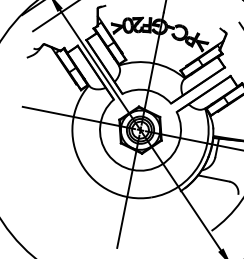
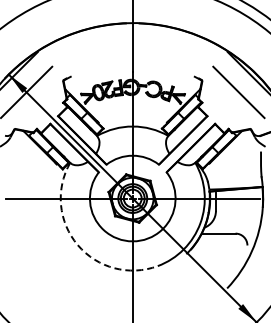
arc: (80, 163) -> (77, 245), solid -> dashed

